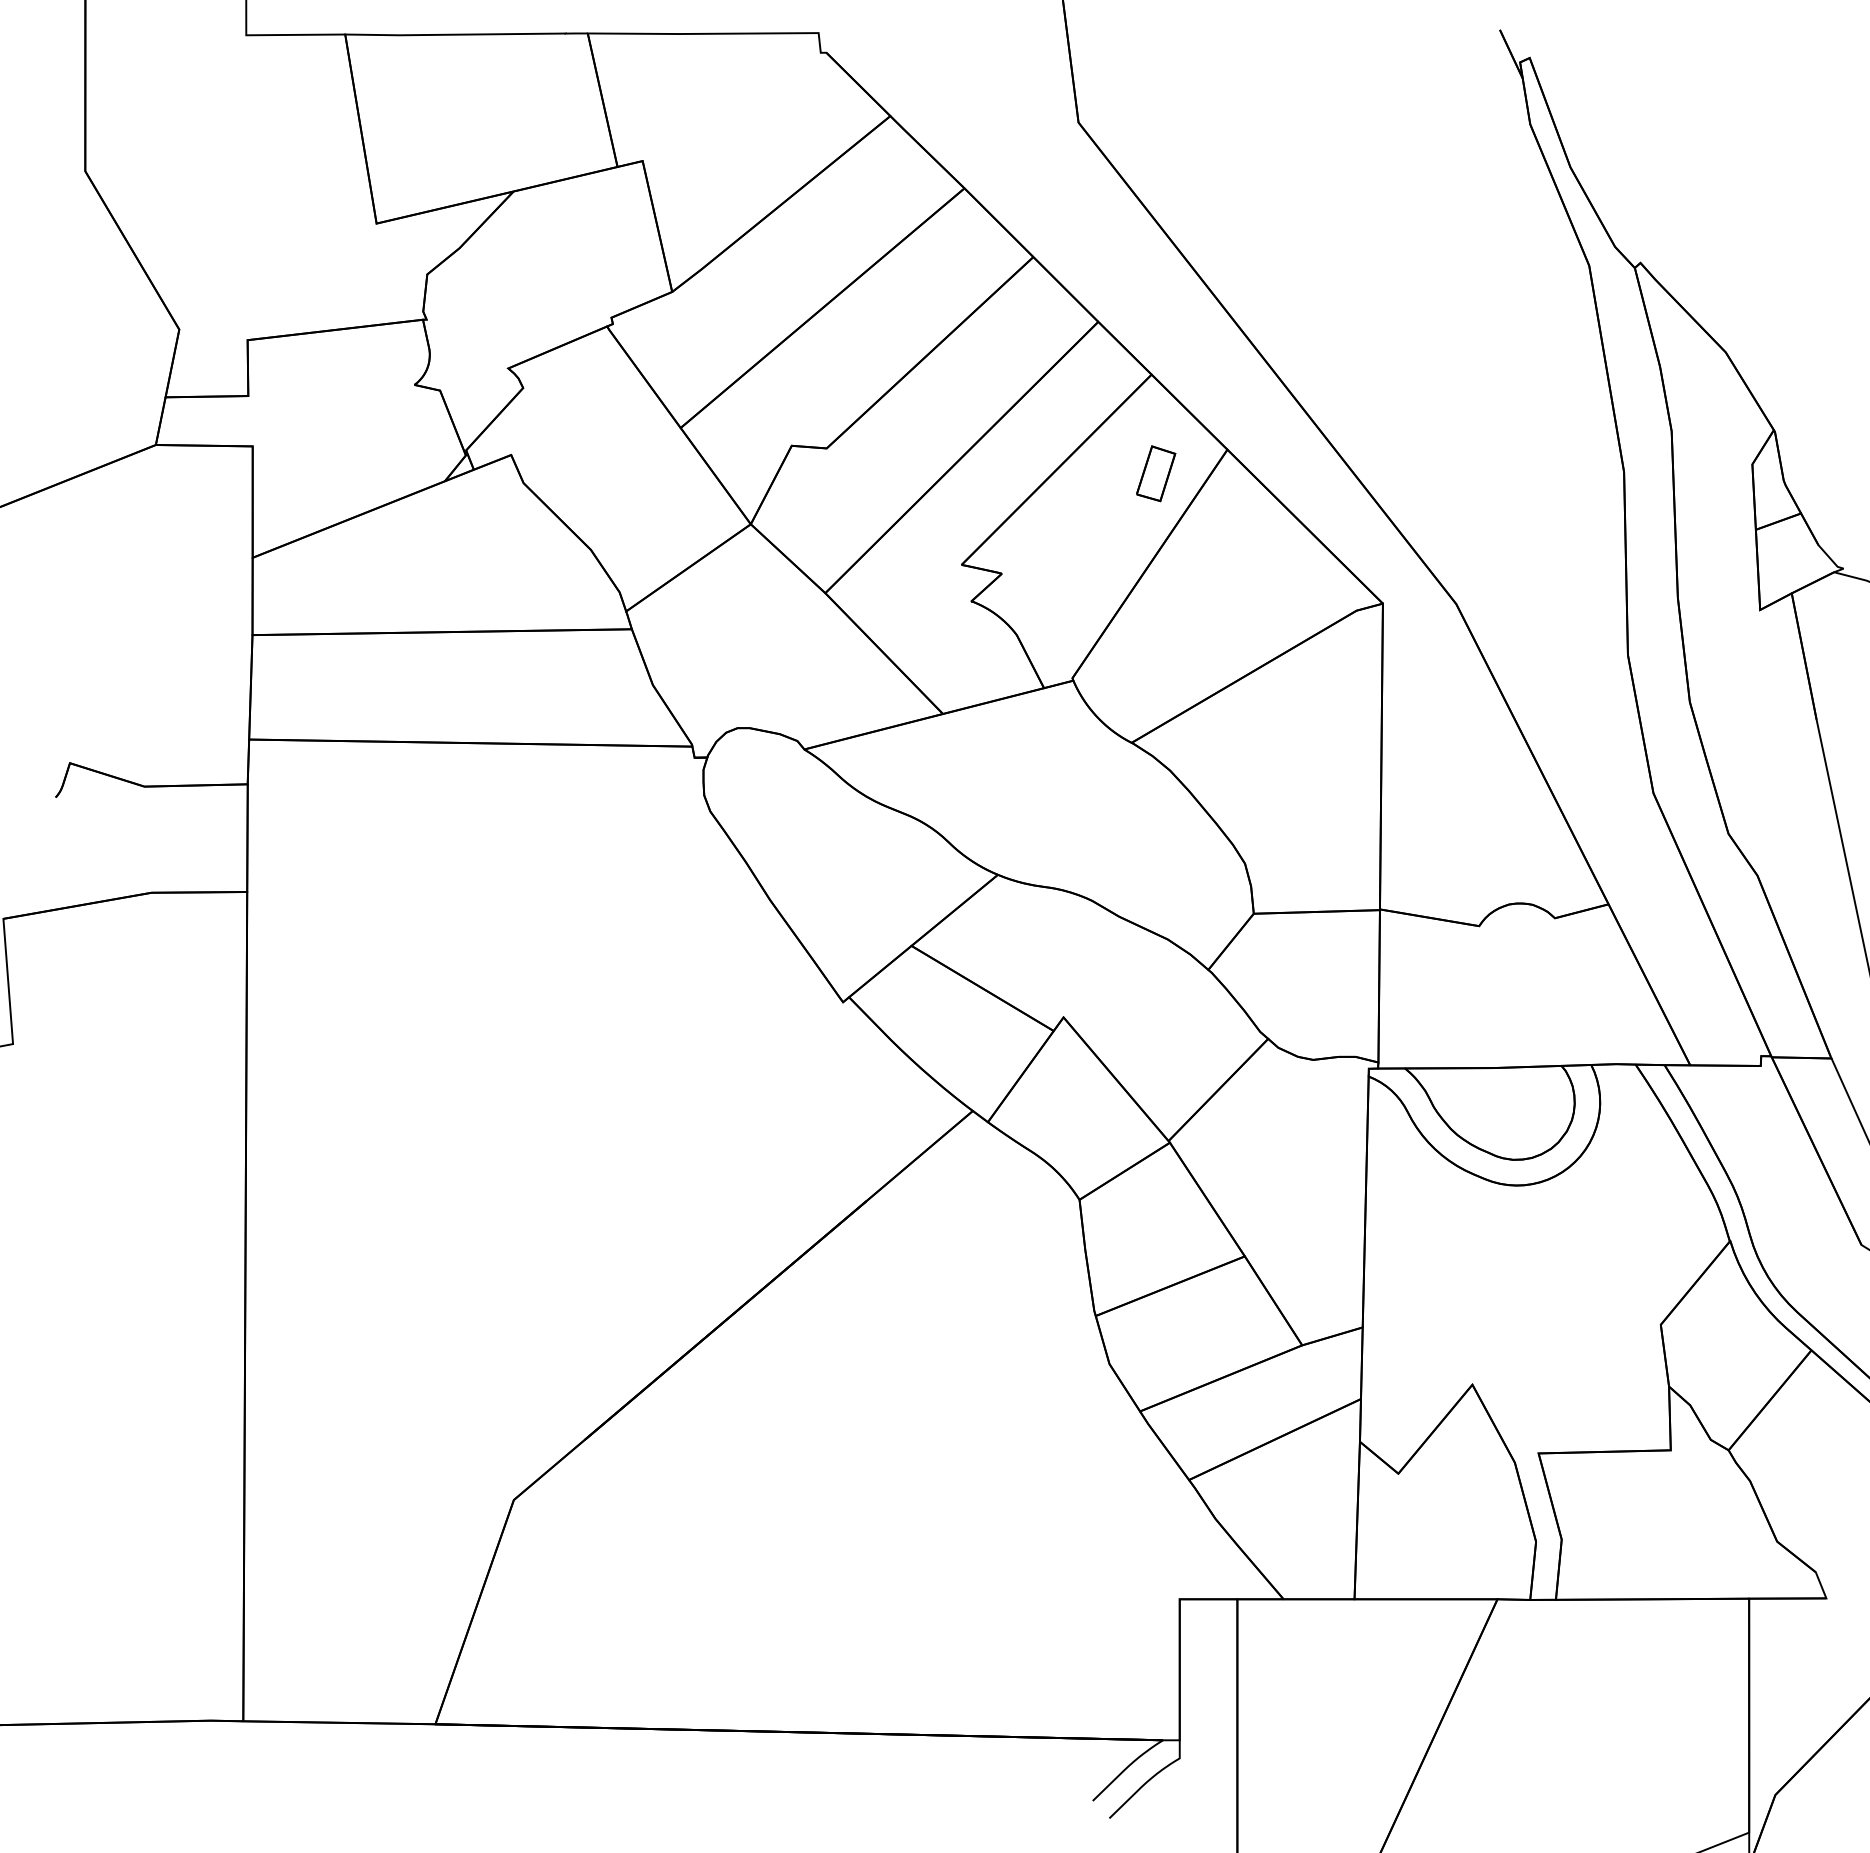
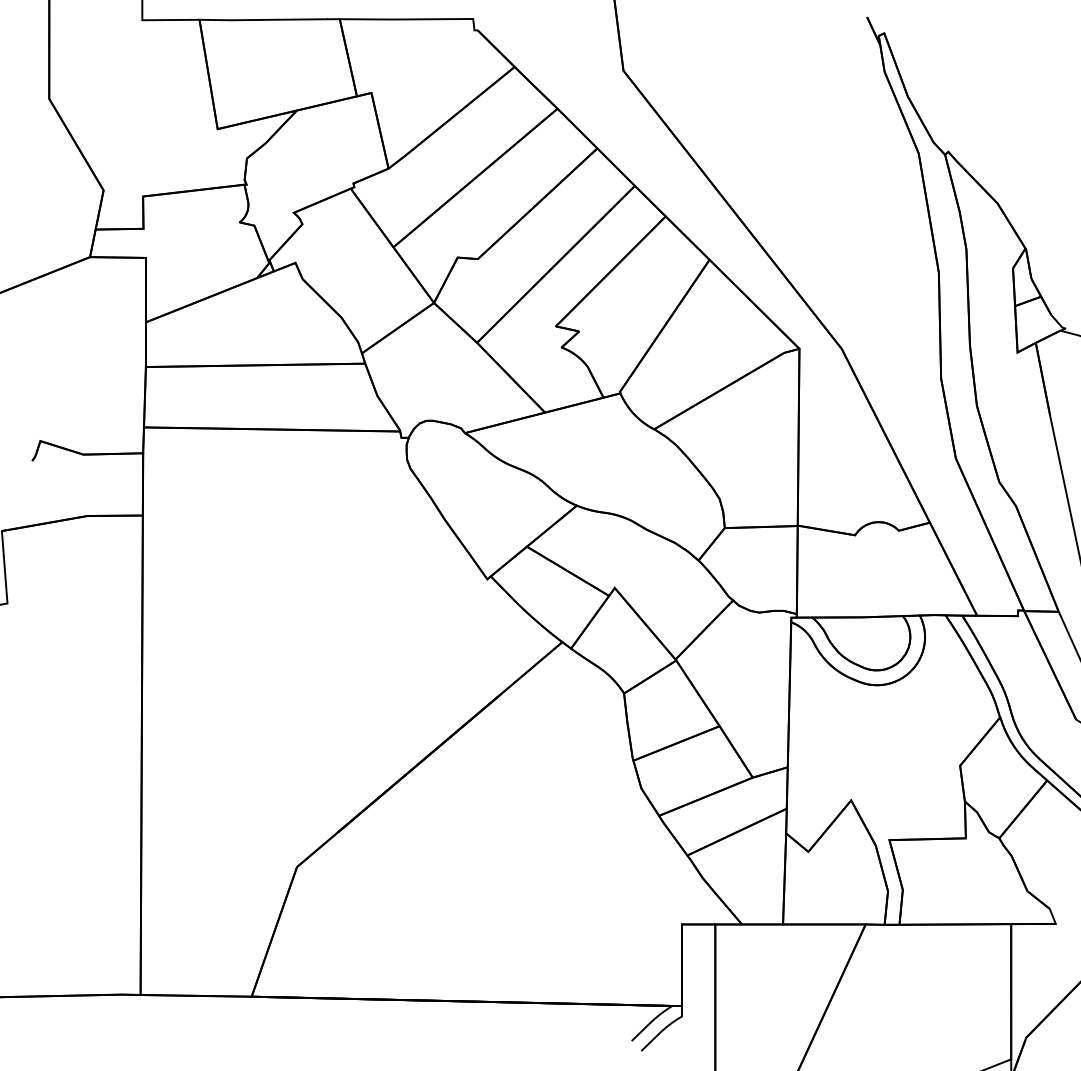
part: (1156, 473) -> (668, 273), removed

